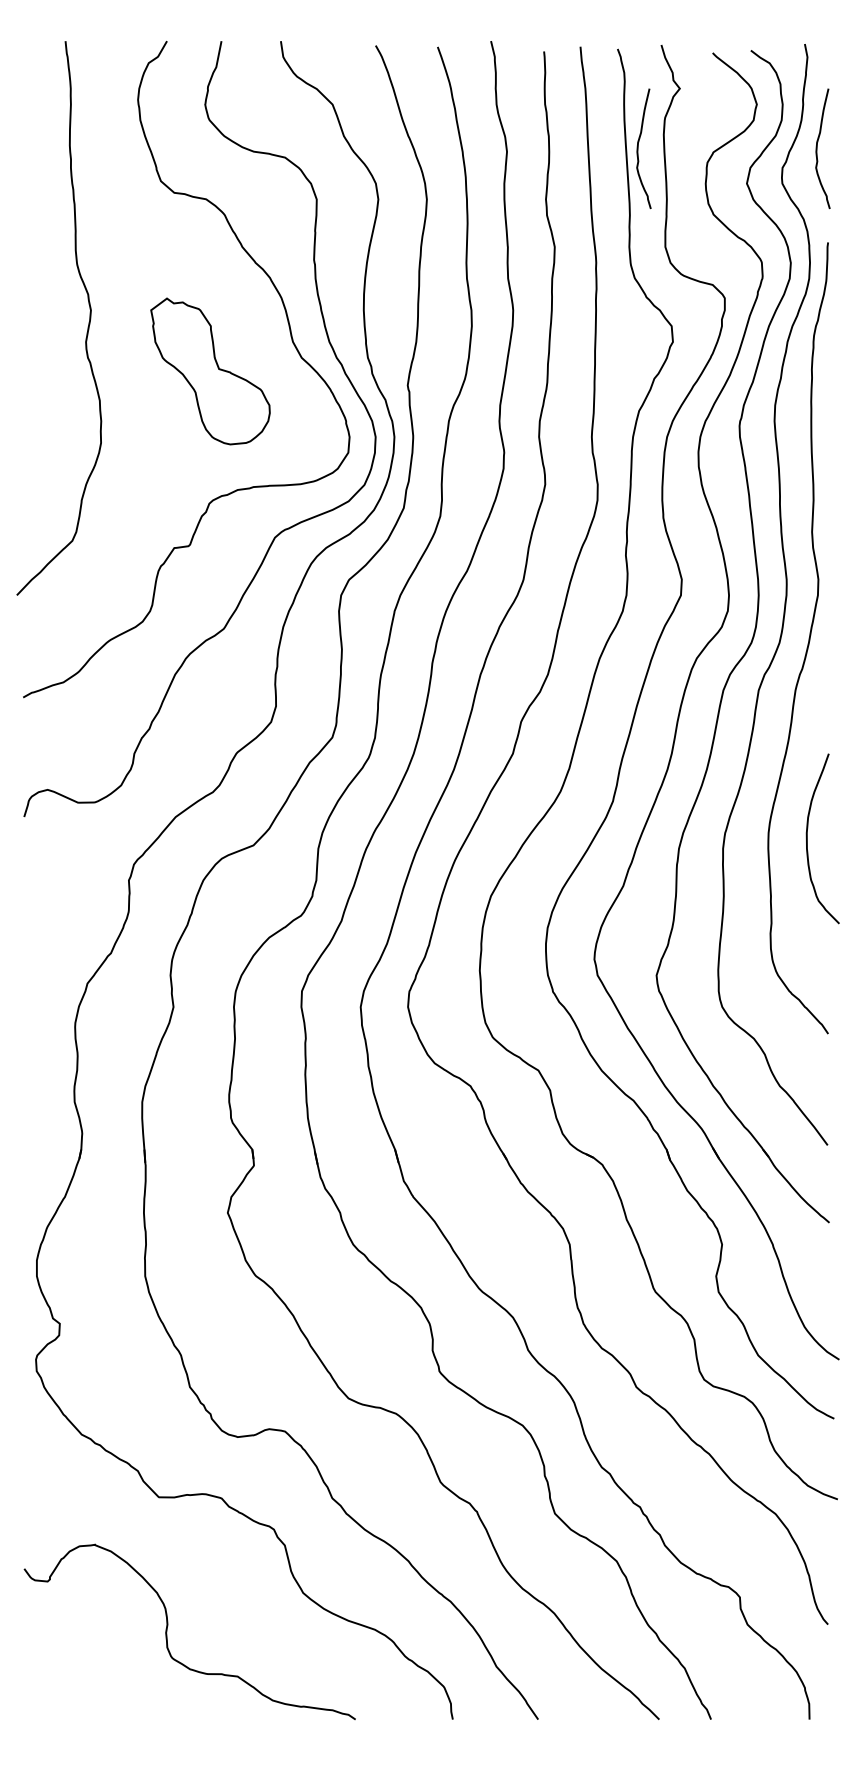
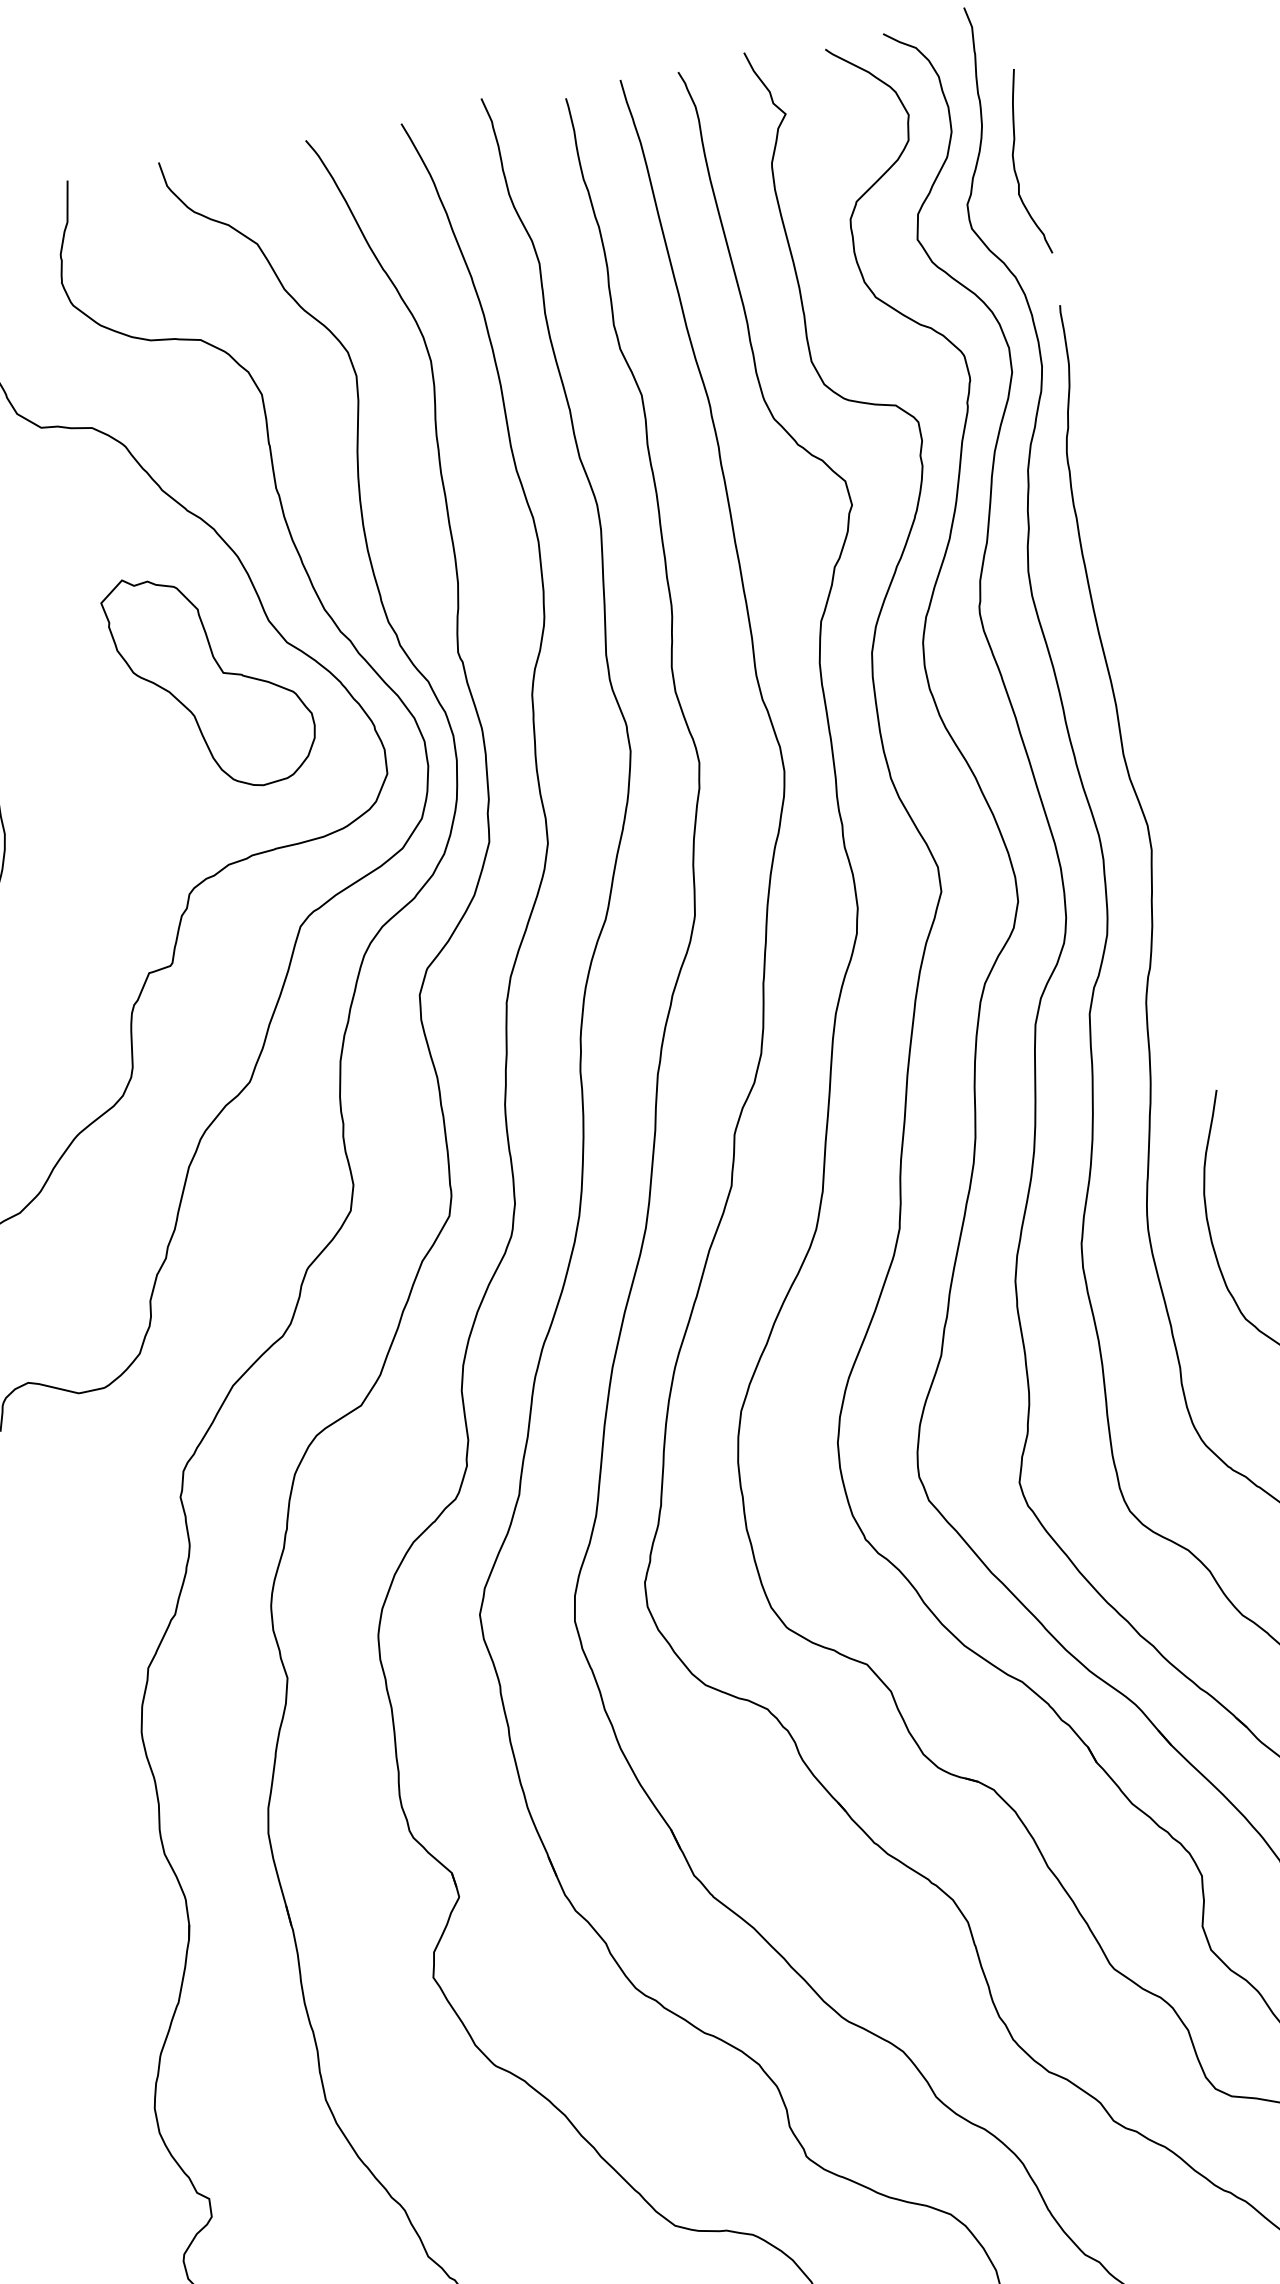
curve: (638, 148) -> (740, 218), removed
part: (210, 371) -> (210, 679), moved

